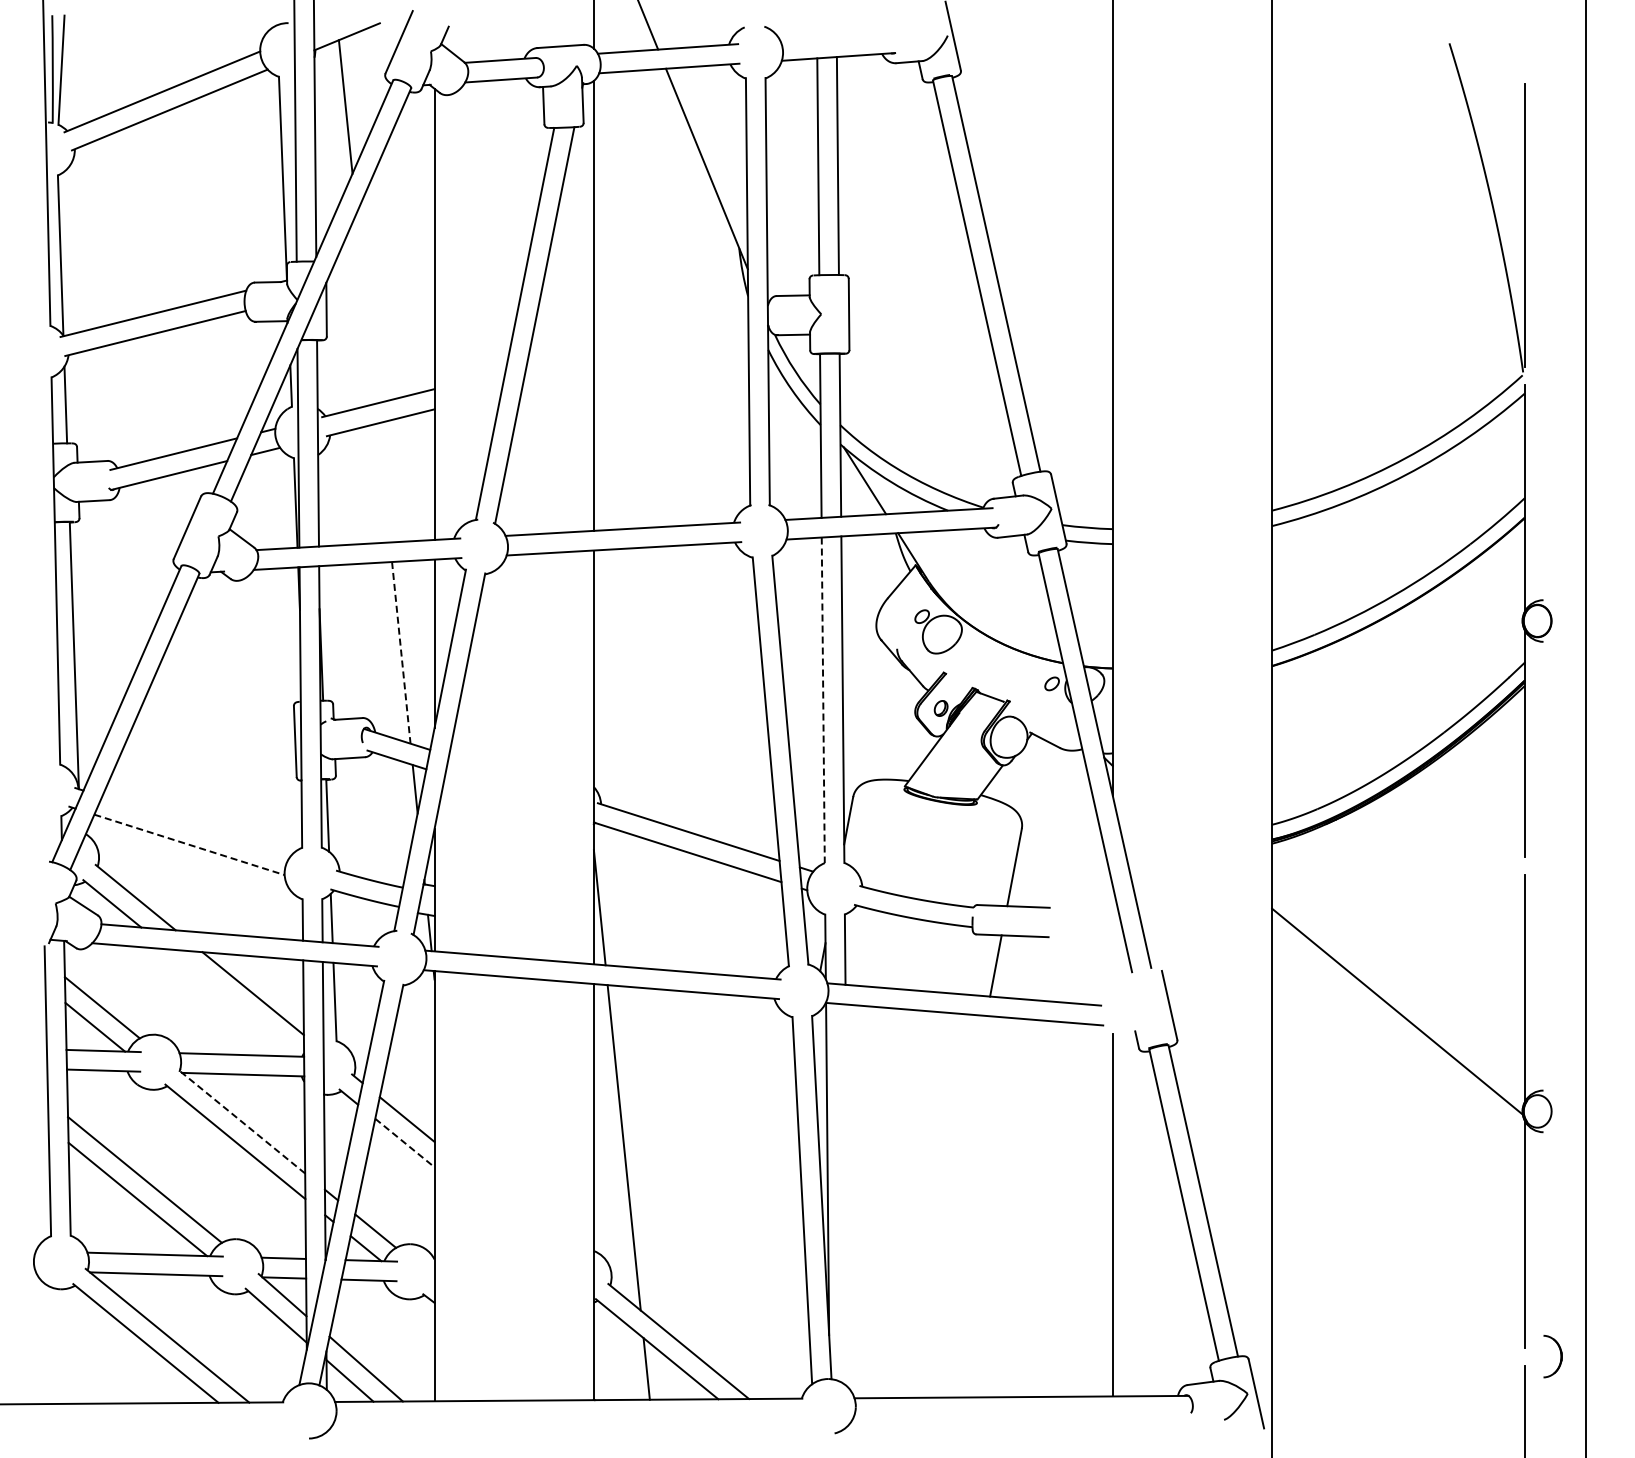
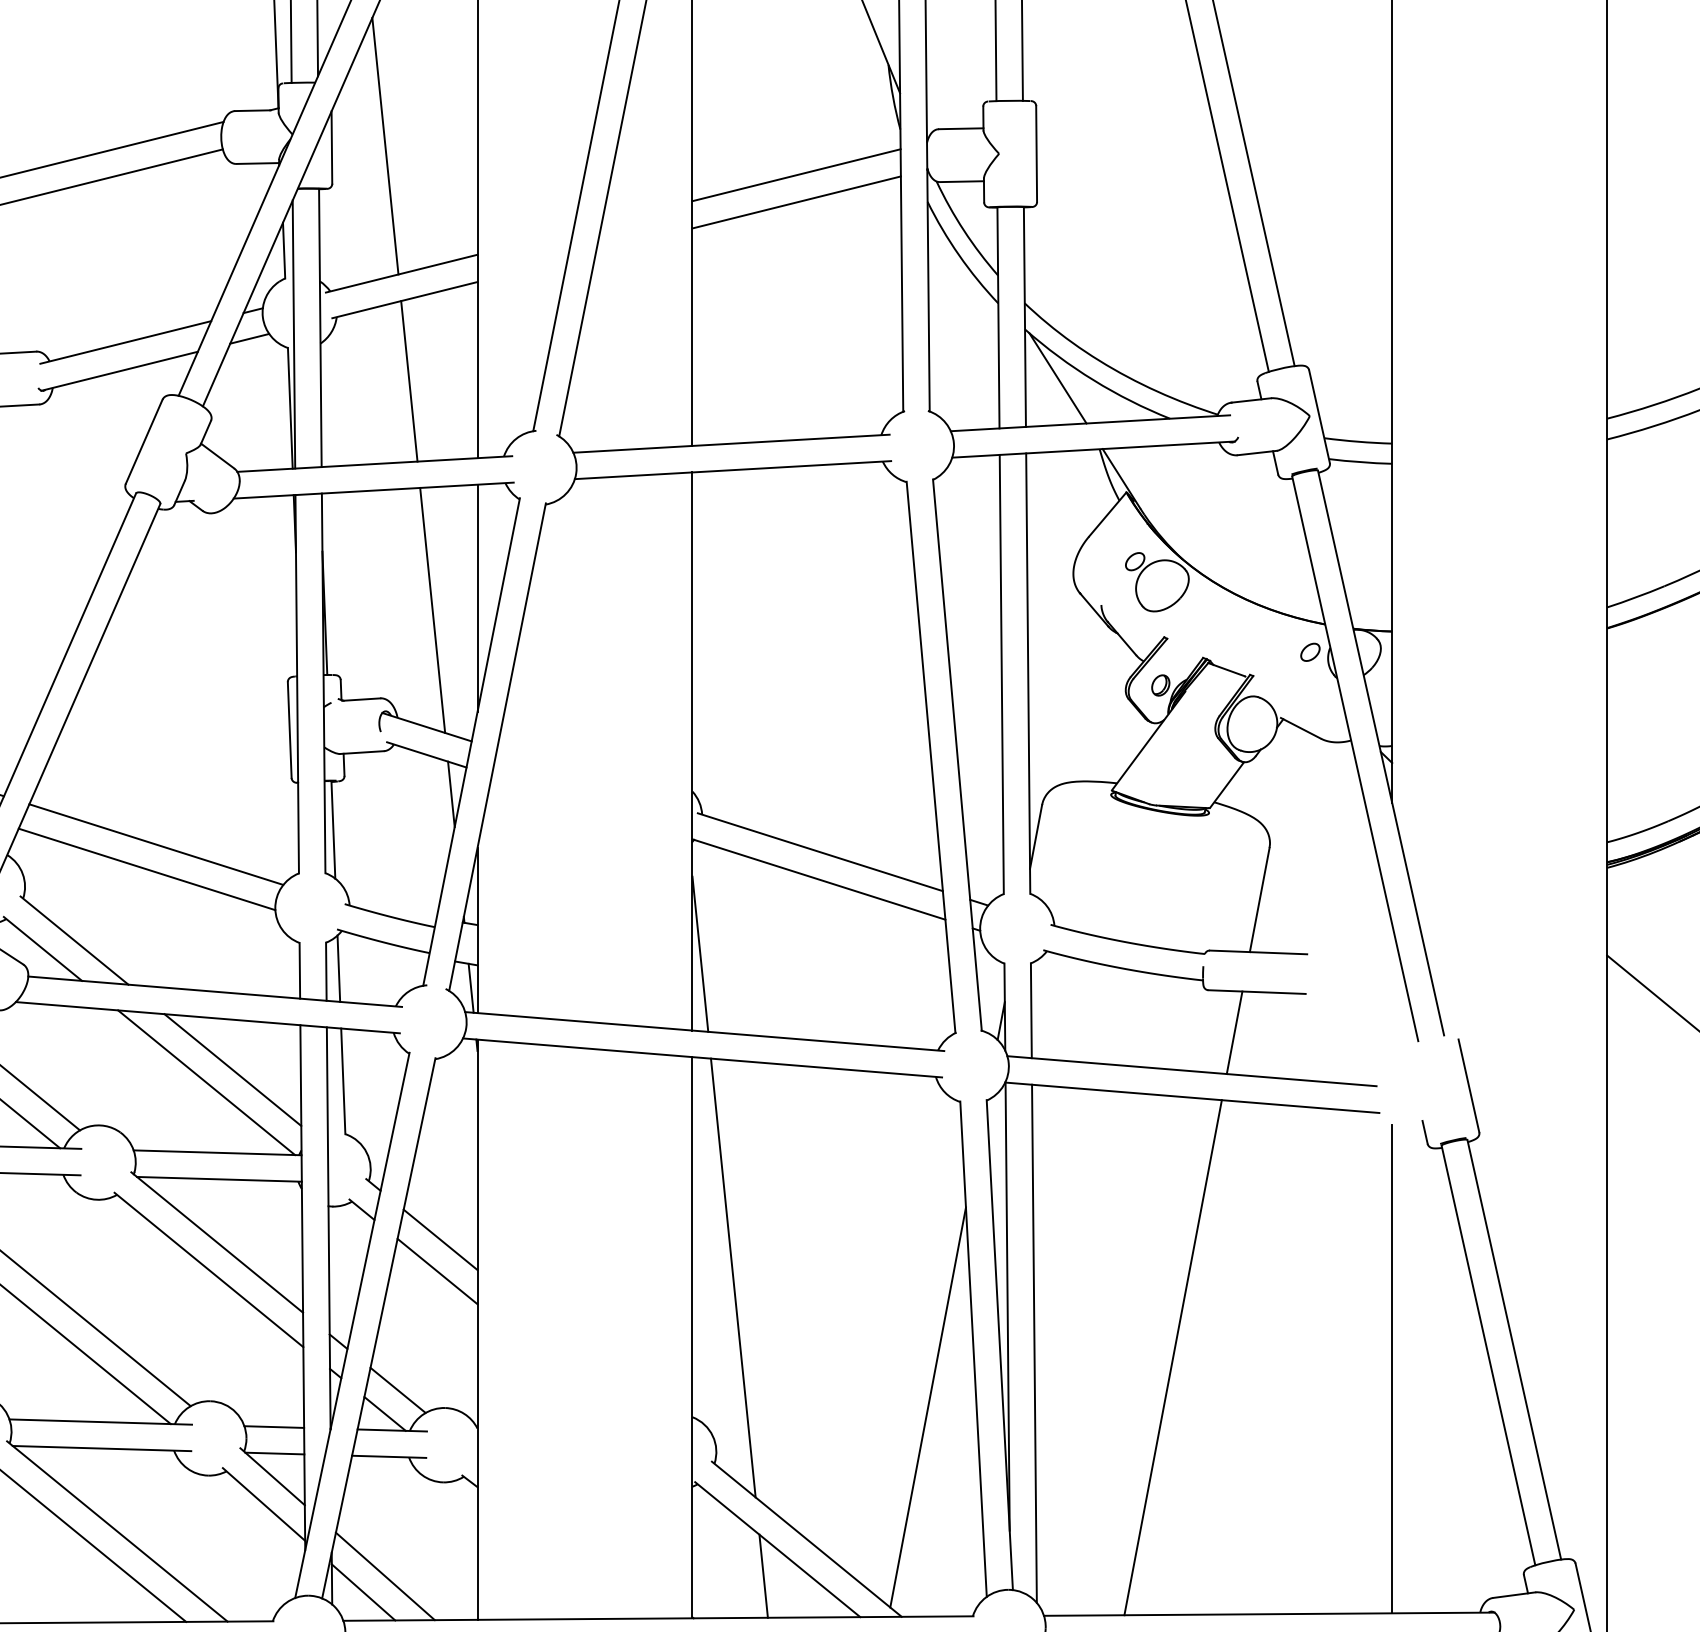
line: (365, 308) -> (384, 146), added
line: (670, 329) -> (795, 174), added
line: (670, 350) -> (795, 202), added
line: (383, 482) -> (408, 380), added
line: (401, 653) -> (432, 611), dashed -> solid
line: (823, 700) -> (1002, 674), dashed -> solid
line: (196, 826) -> (156, 844), added
line: (189, 844) -> (147, 868), dashed -> solid
line: (233, 1002) -> (206, 1082), added
line: (241, 1121) -> (217, 1242), dashed -> solid
line: (405, 1143) -> (438, 1272), dashed -> solid
line: (847, 1196) -> (1034, 1343), added
line: (950, 1206) -> (1173, 1357), added
line: (768, 1243) -> (927, 1407), added

